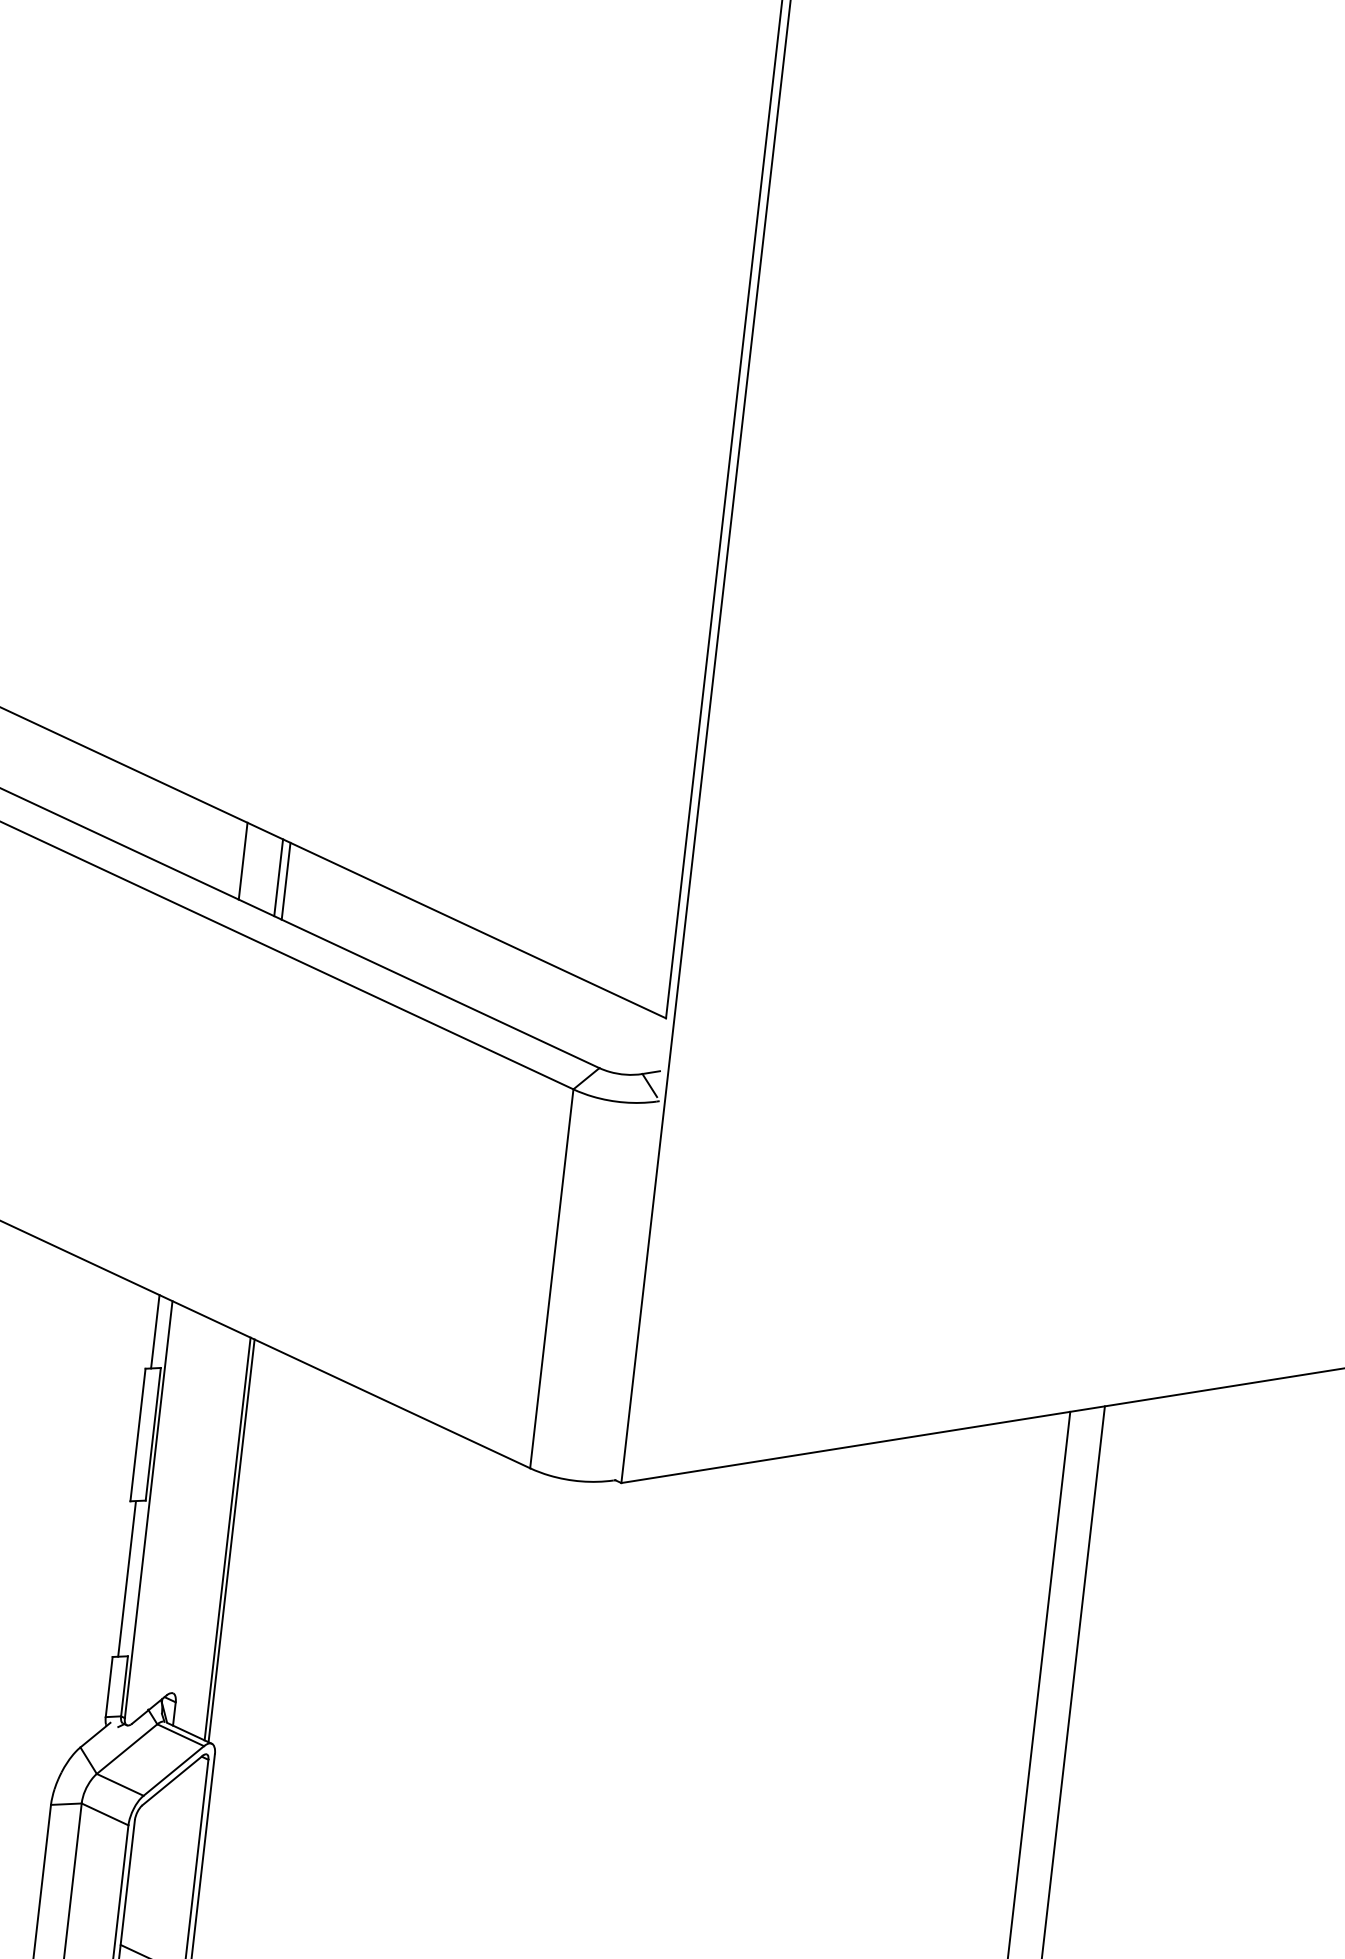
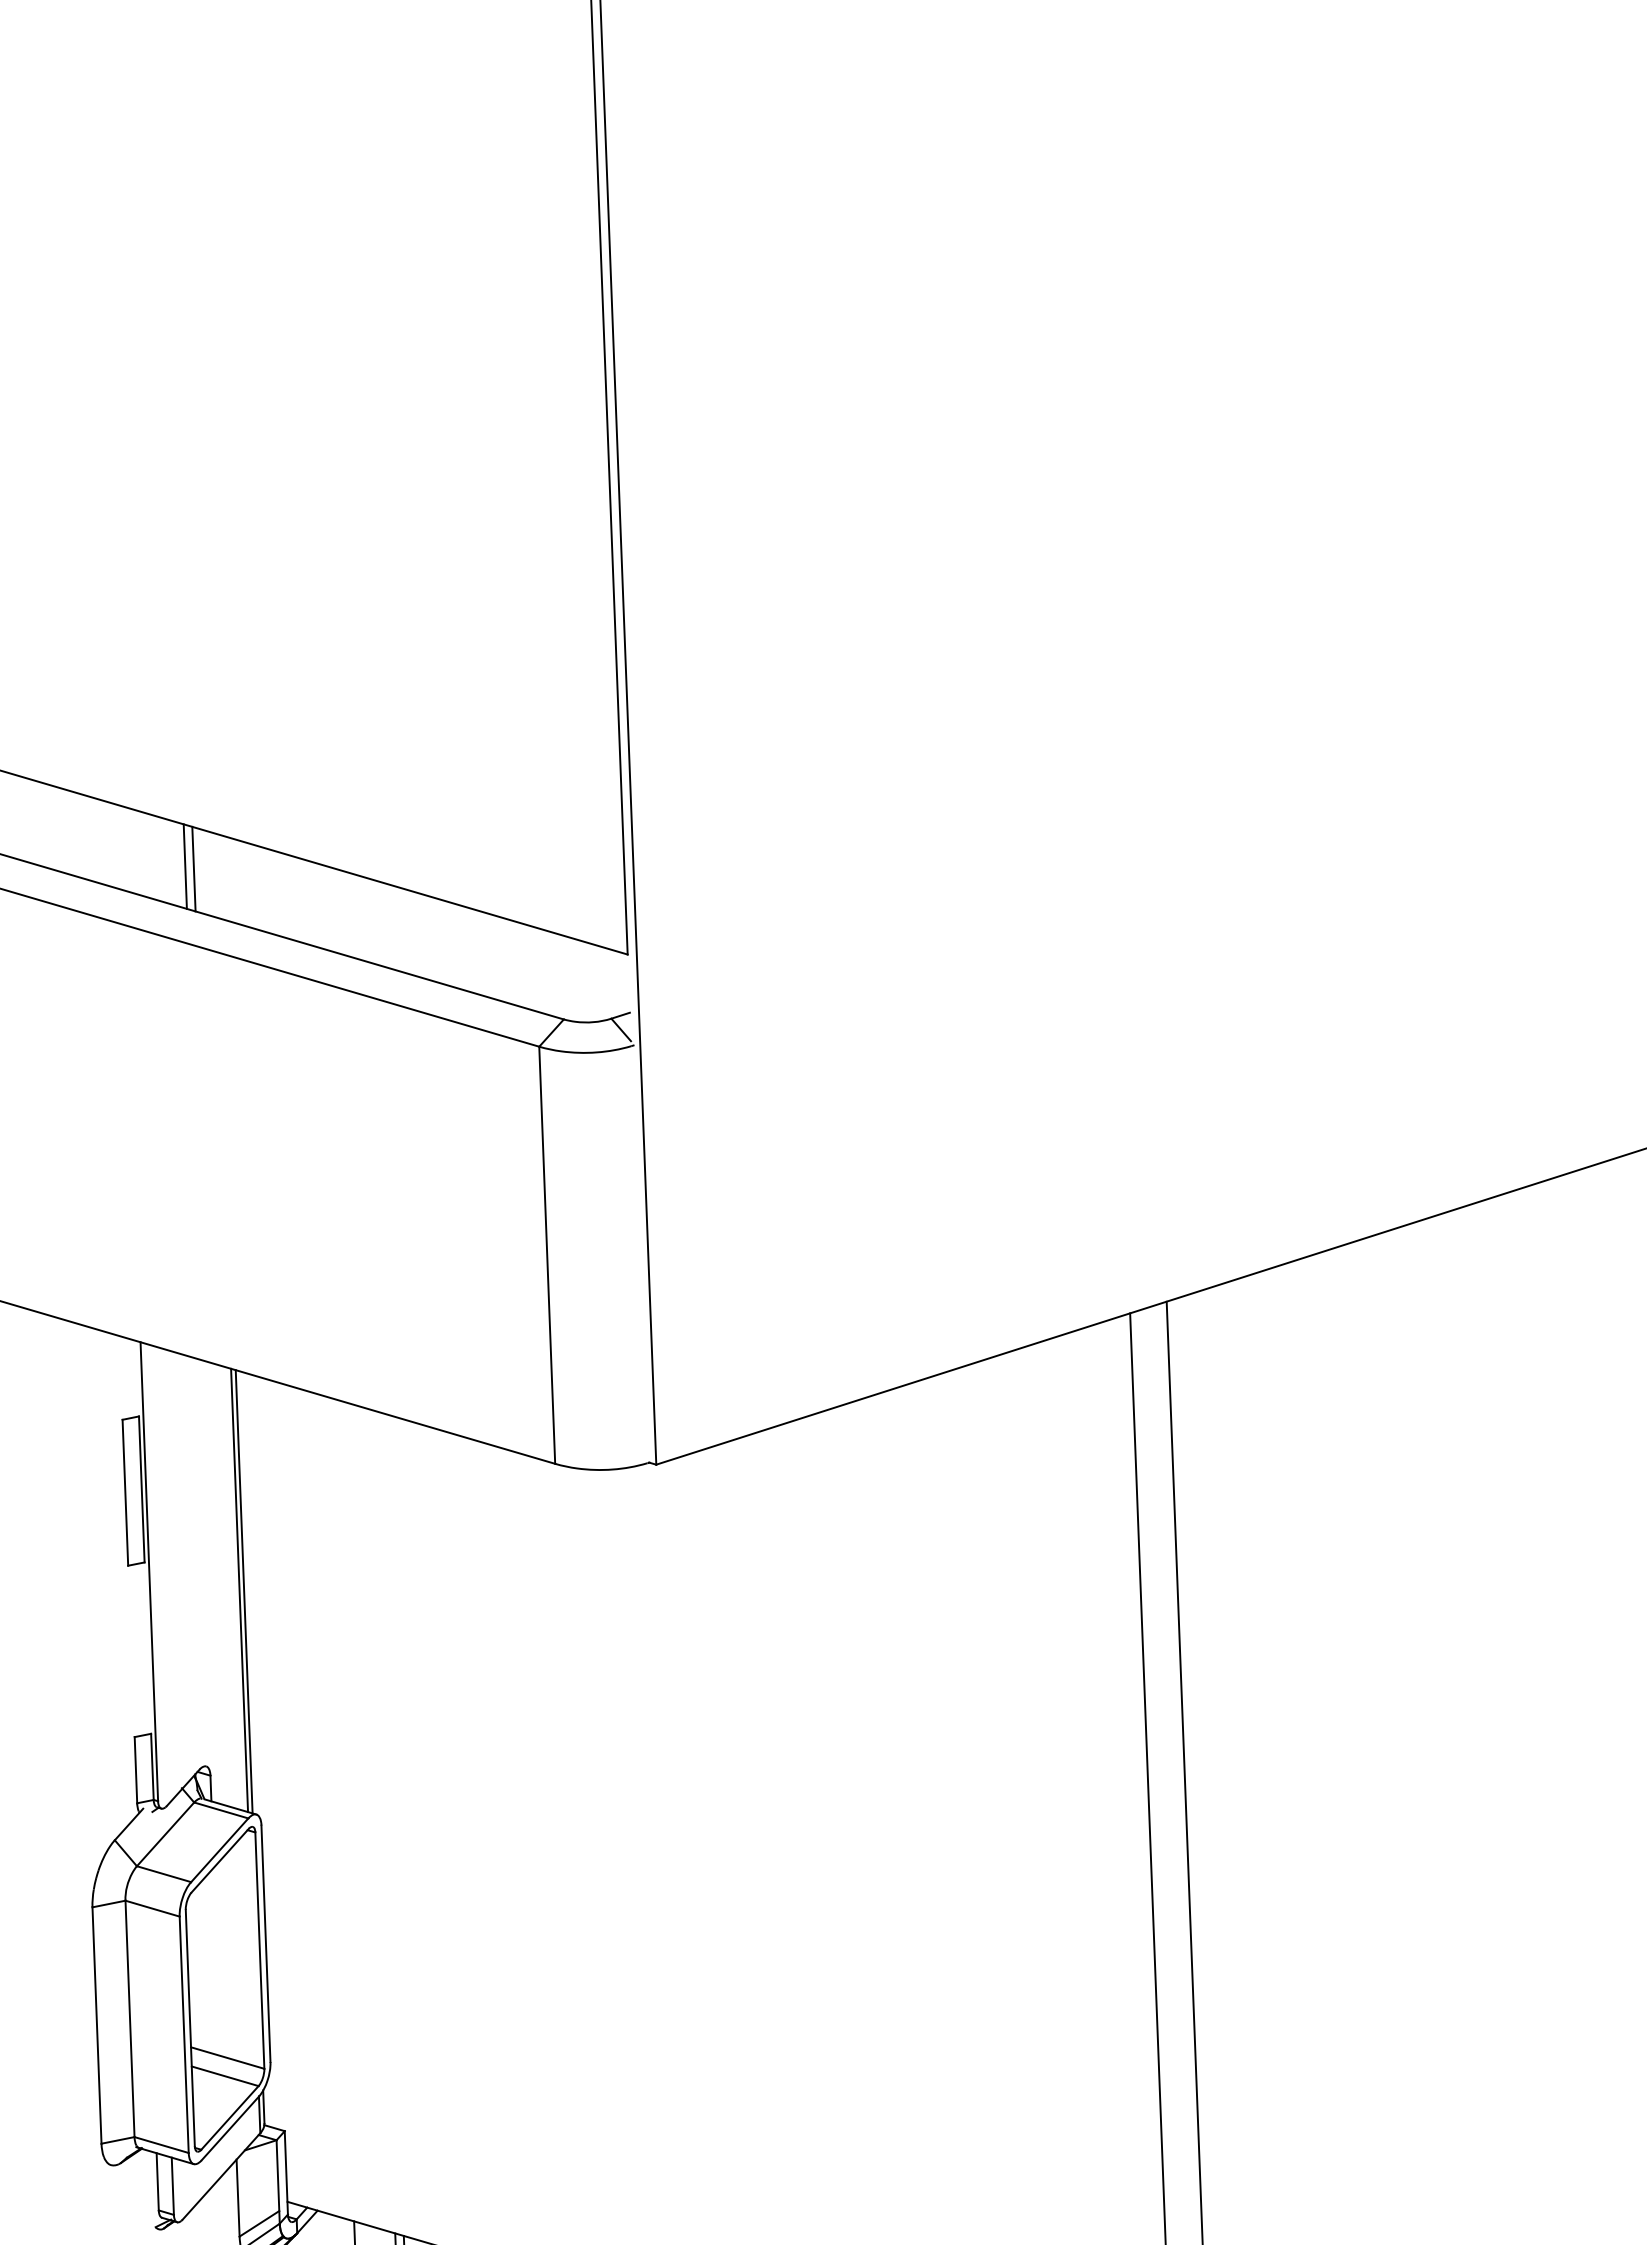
line: (242, 861) -> (143, 854), removed
line: (154, 1331) -> (126, 1377), removed
line: (127, 1579) -> (137, 1650), removed

